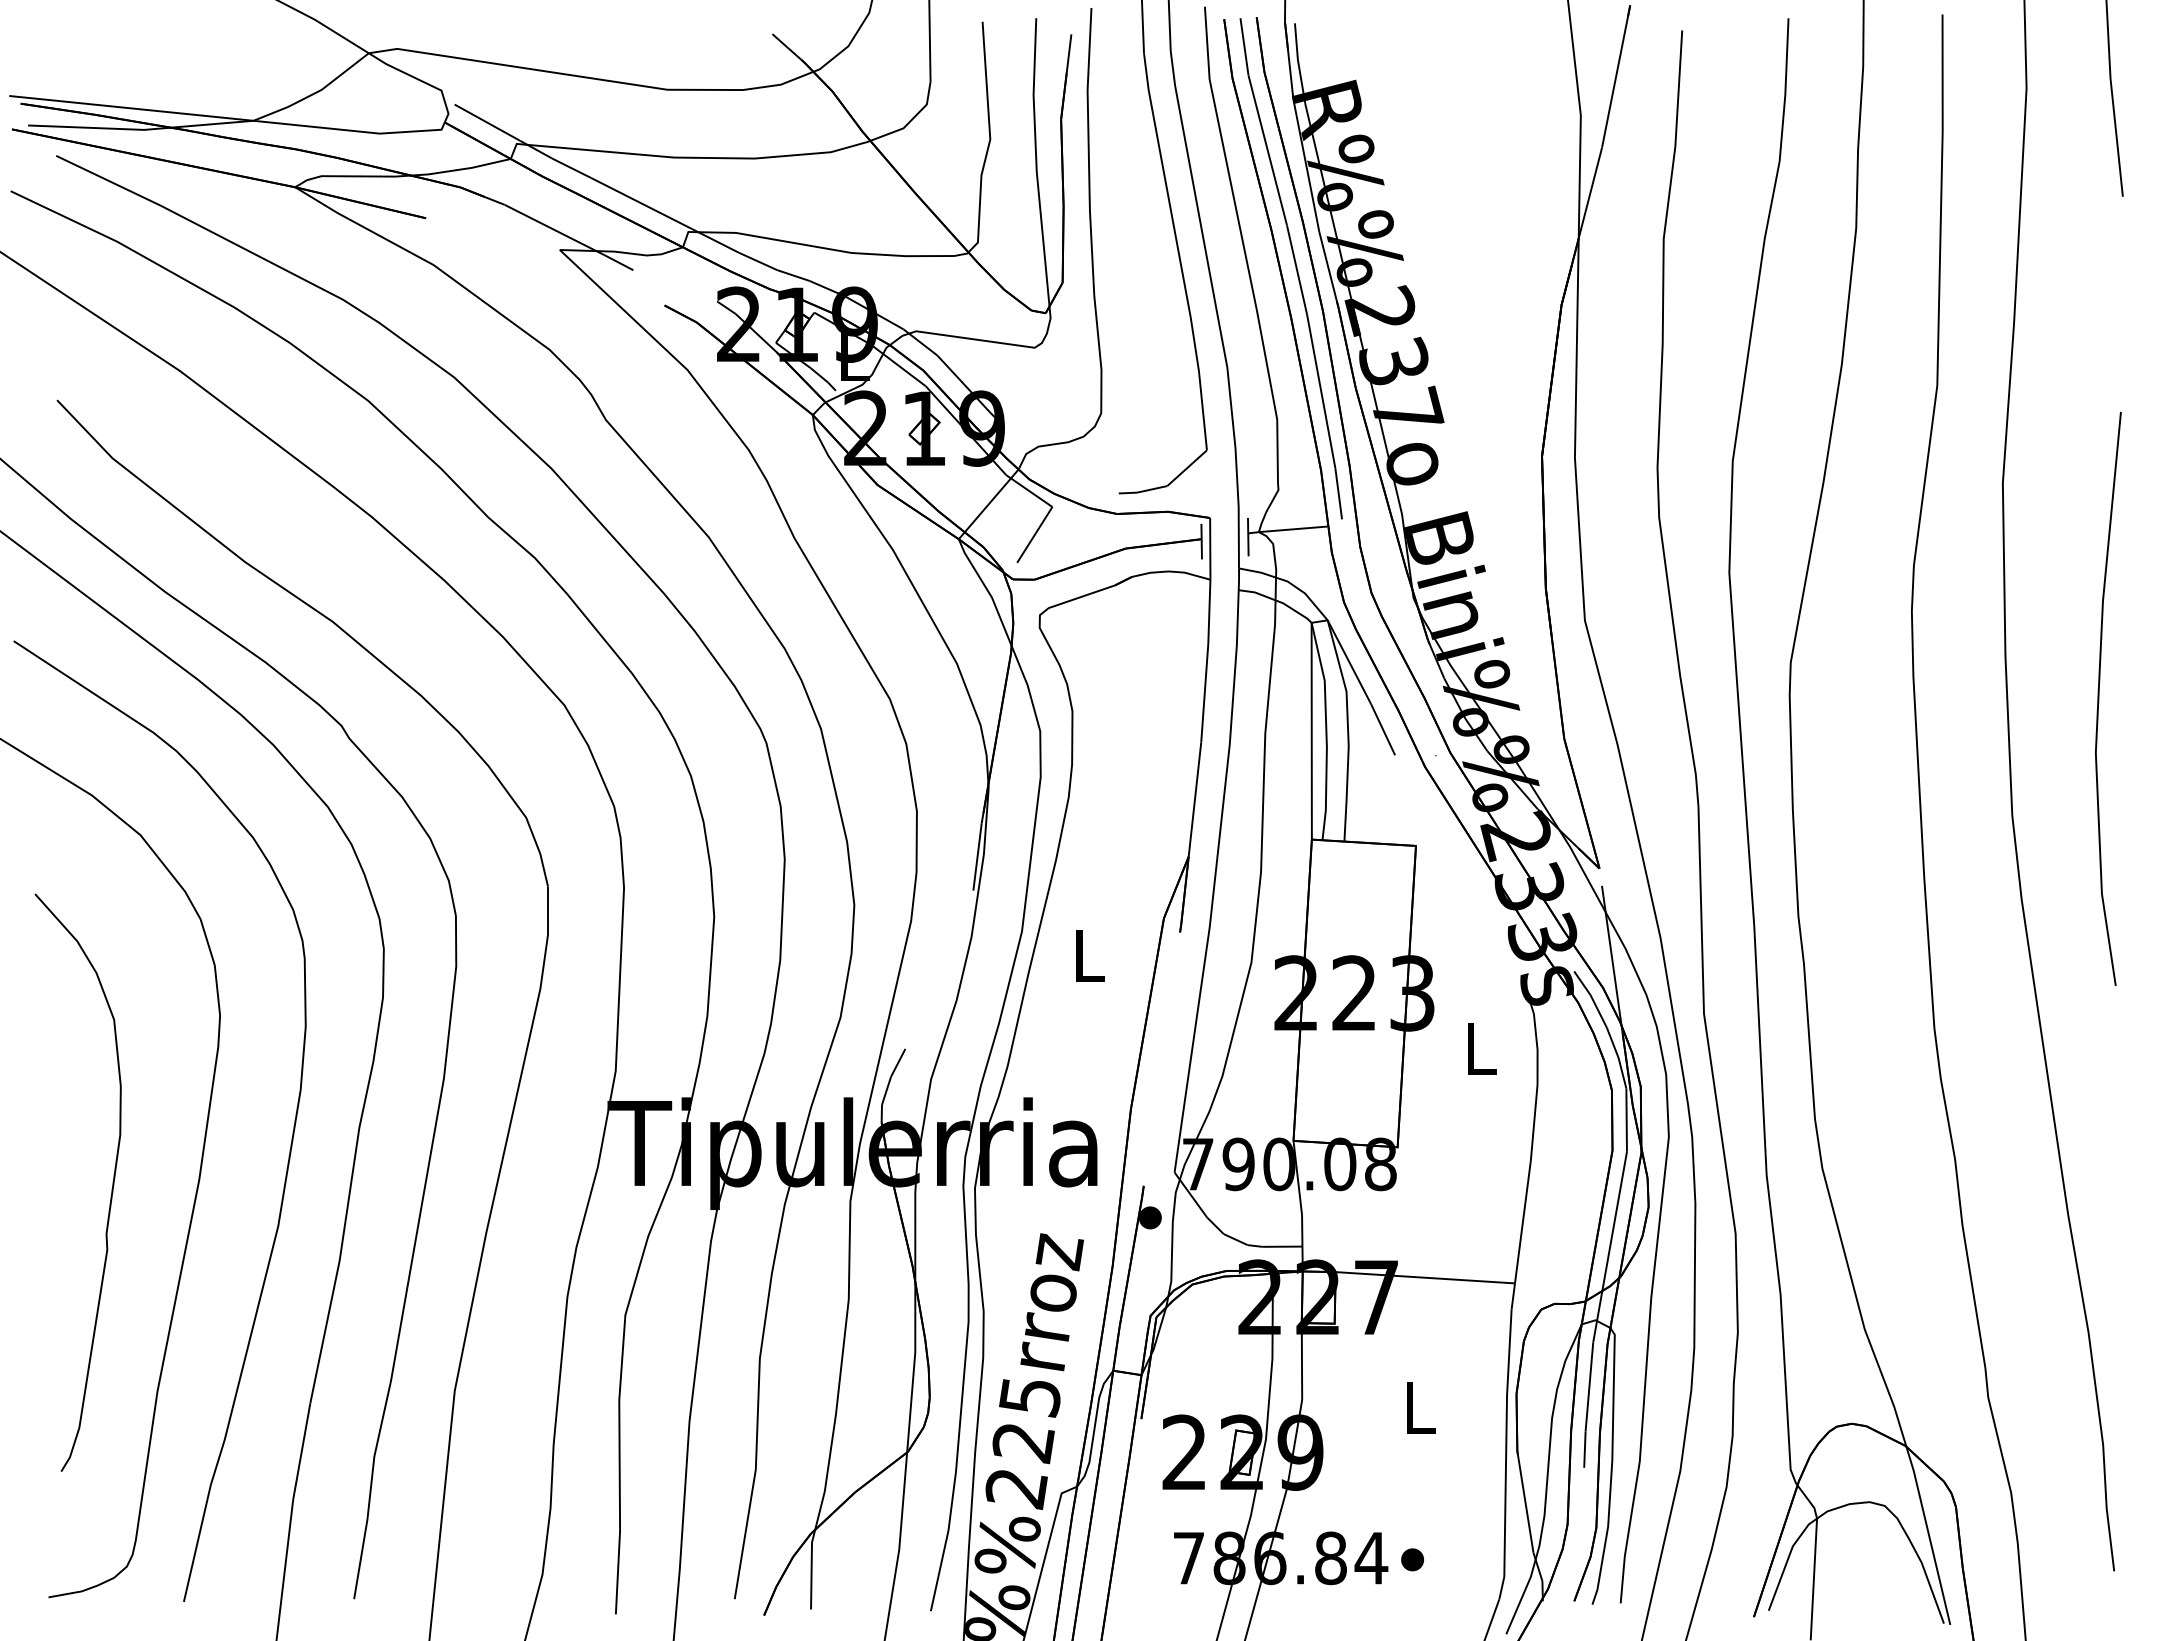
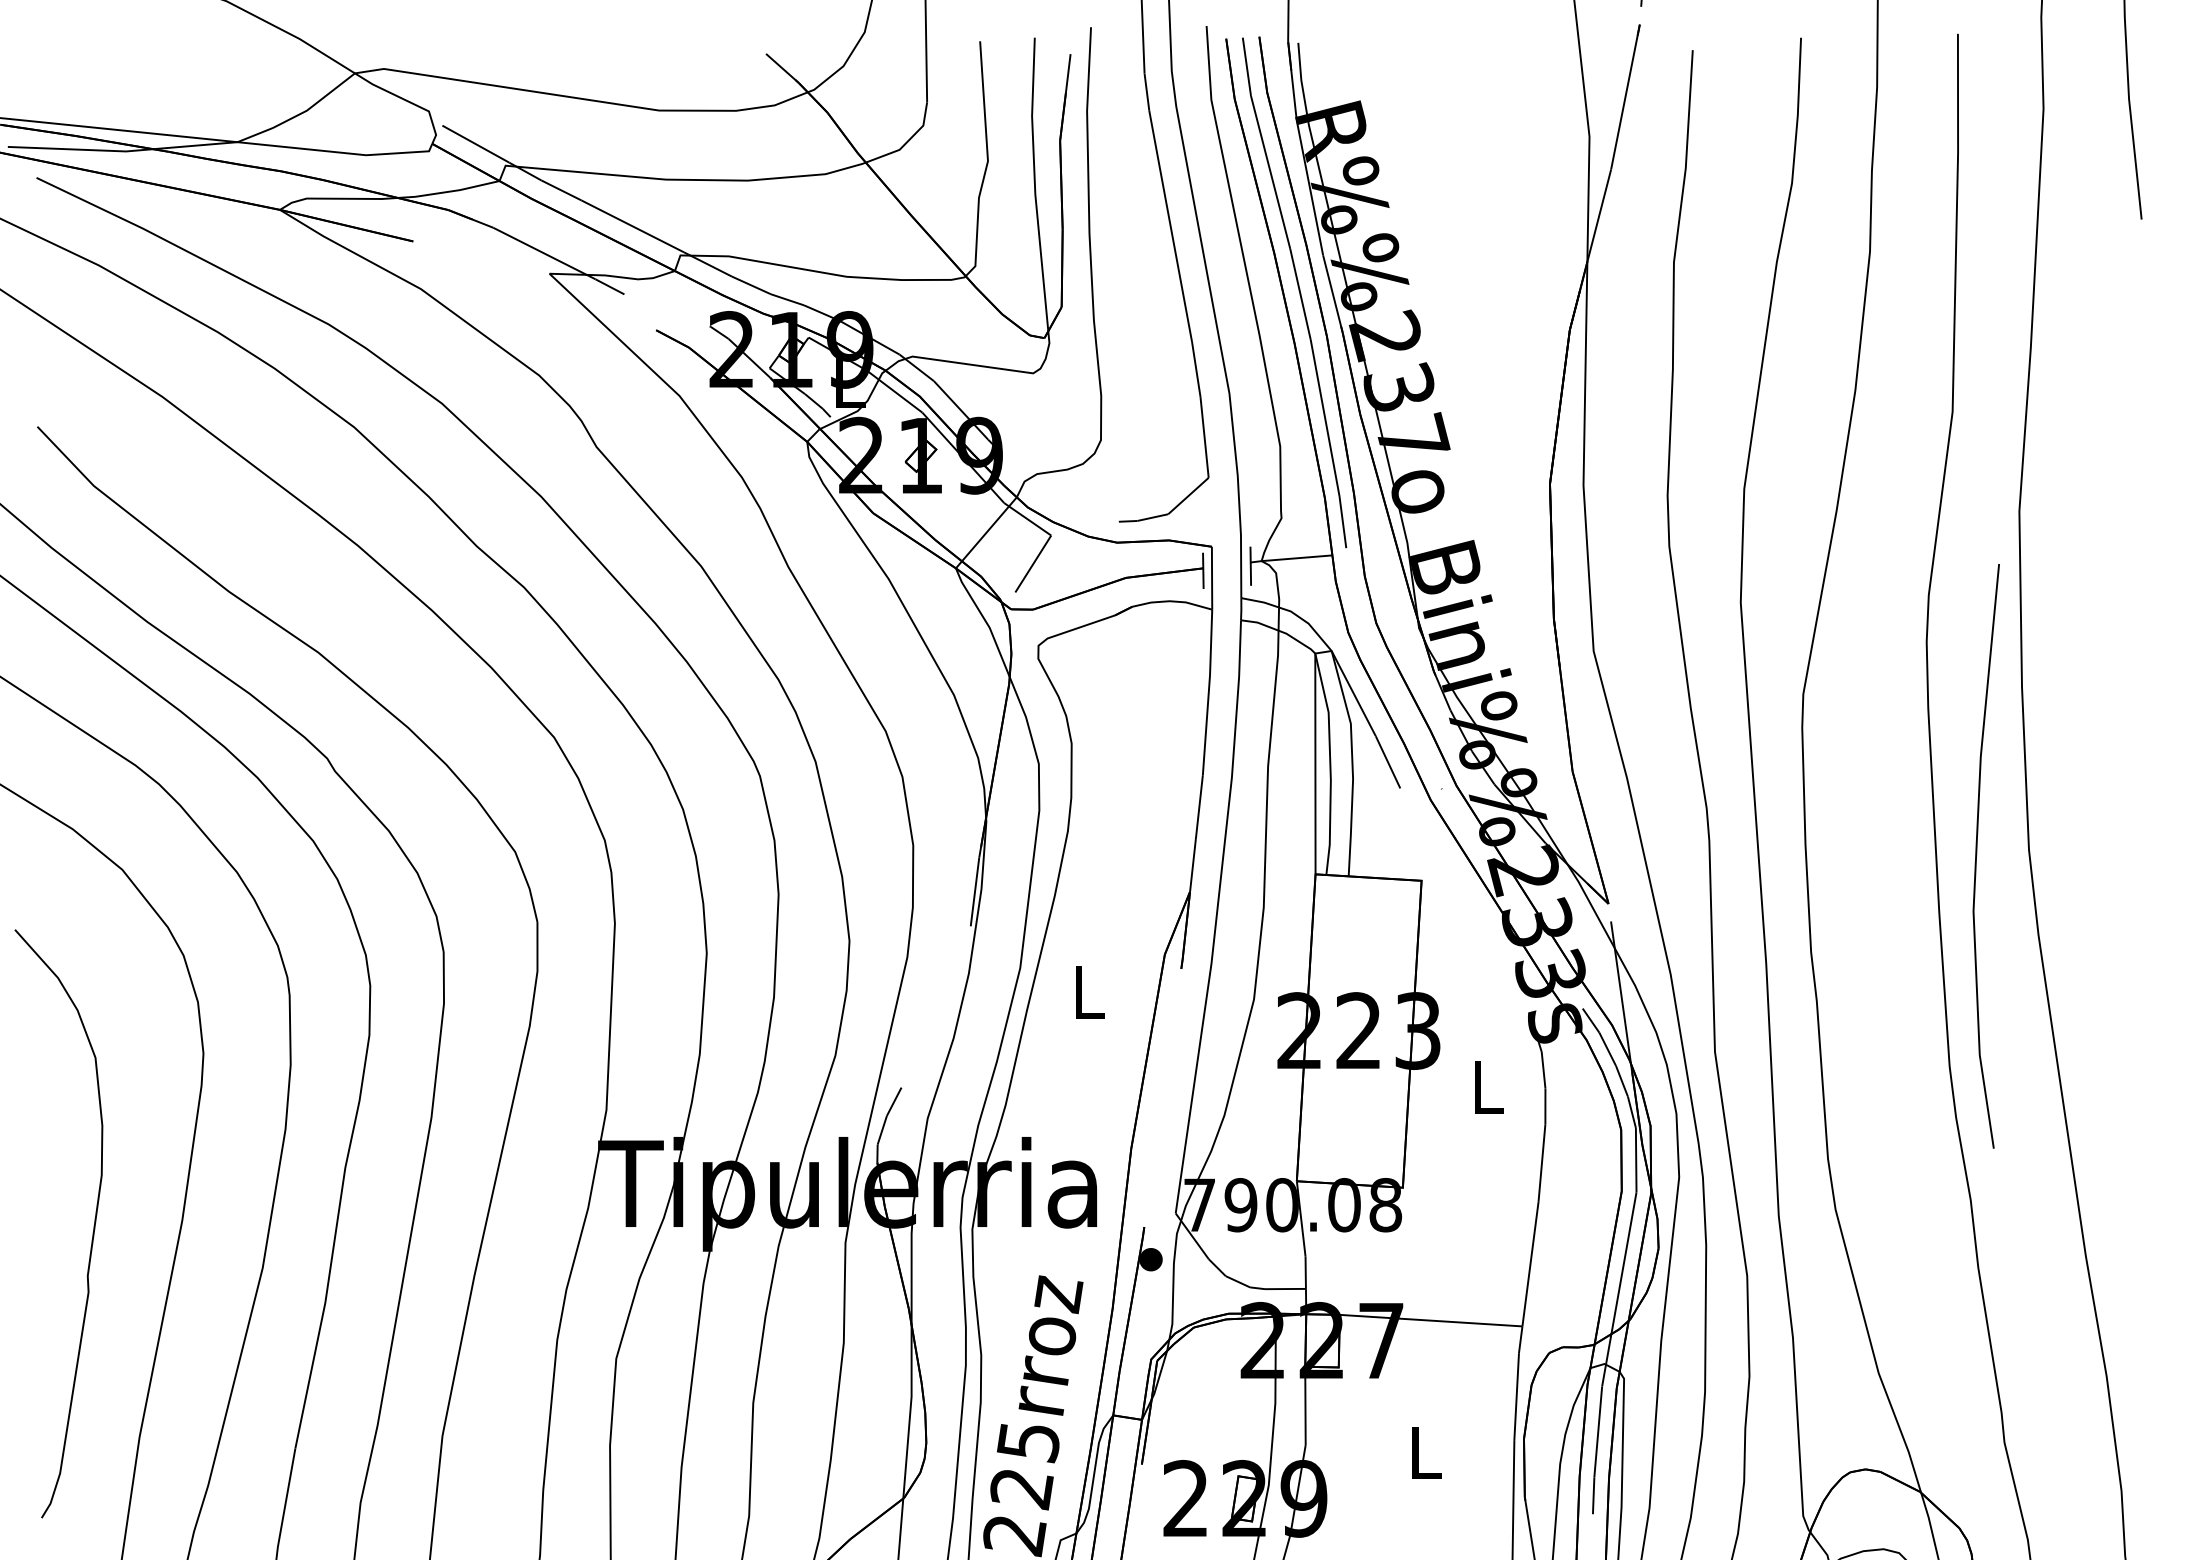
line: (2099, 698) -> (1977, 855), moved

